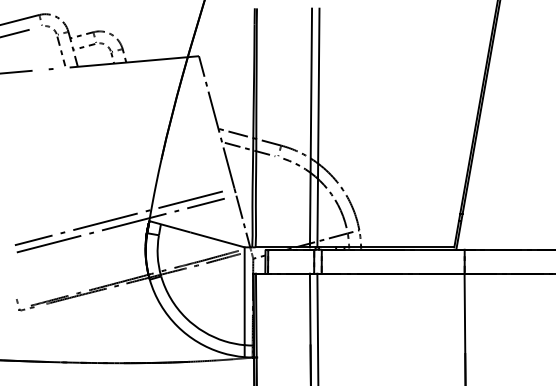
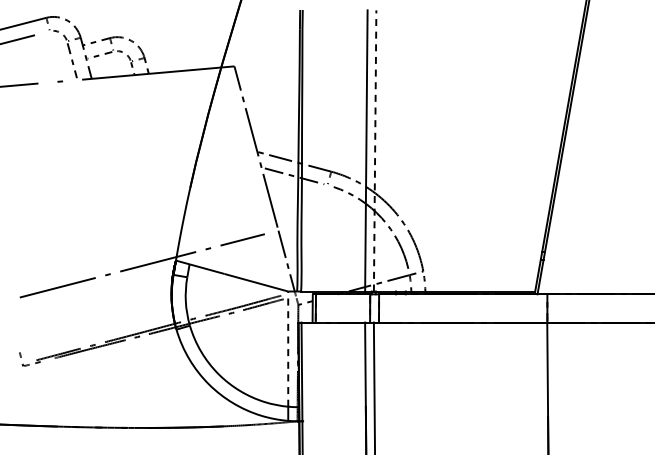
line: (318, 127) -> (375, 150), solid -> dashed
line: (118, 218) -> (139, 257), removed
line: (244, 296) -> (288, 349), solid -> dashed

